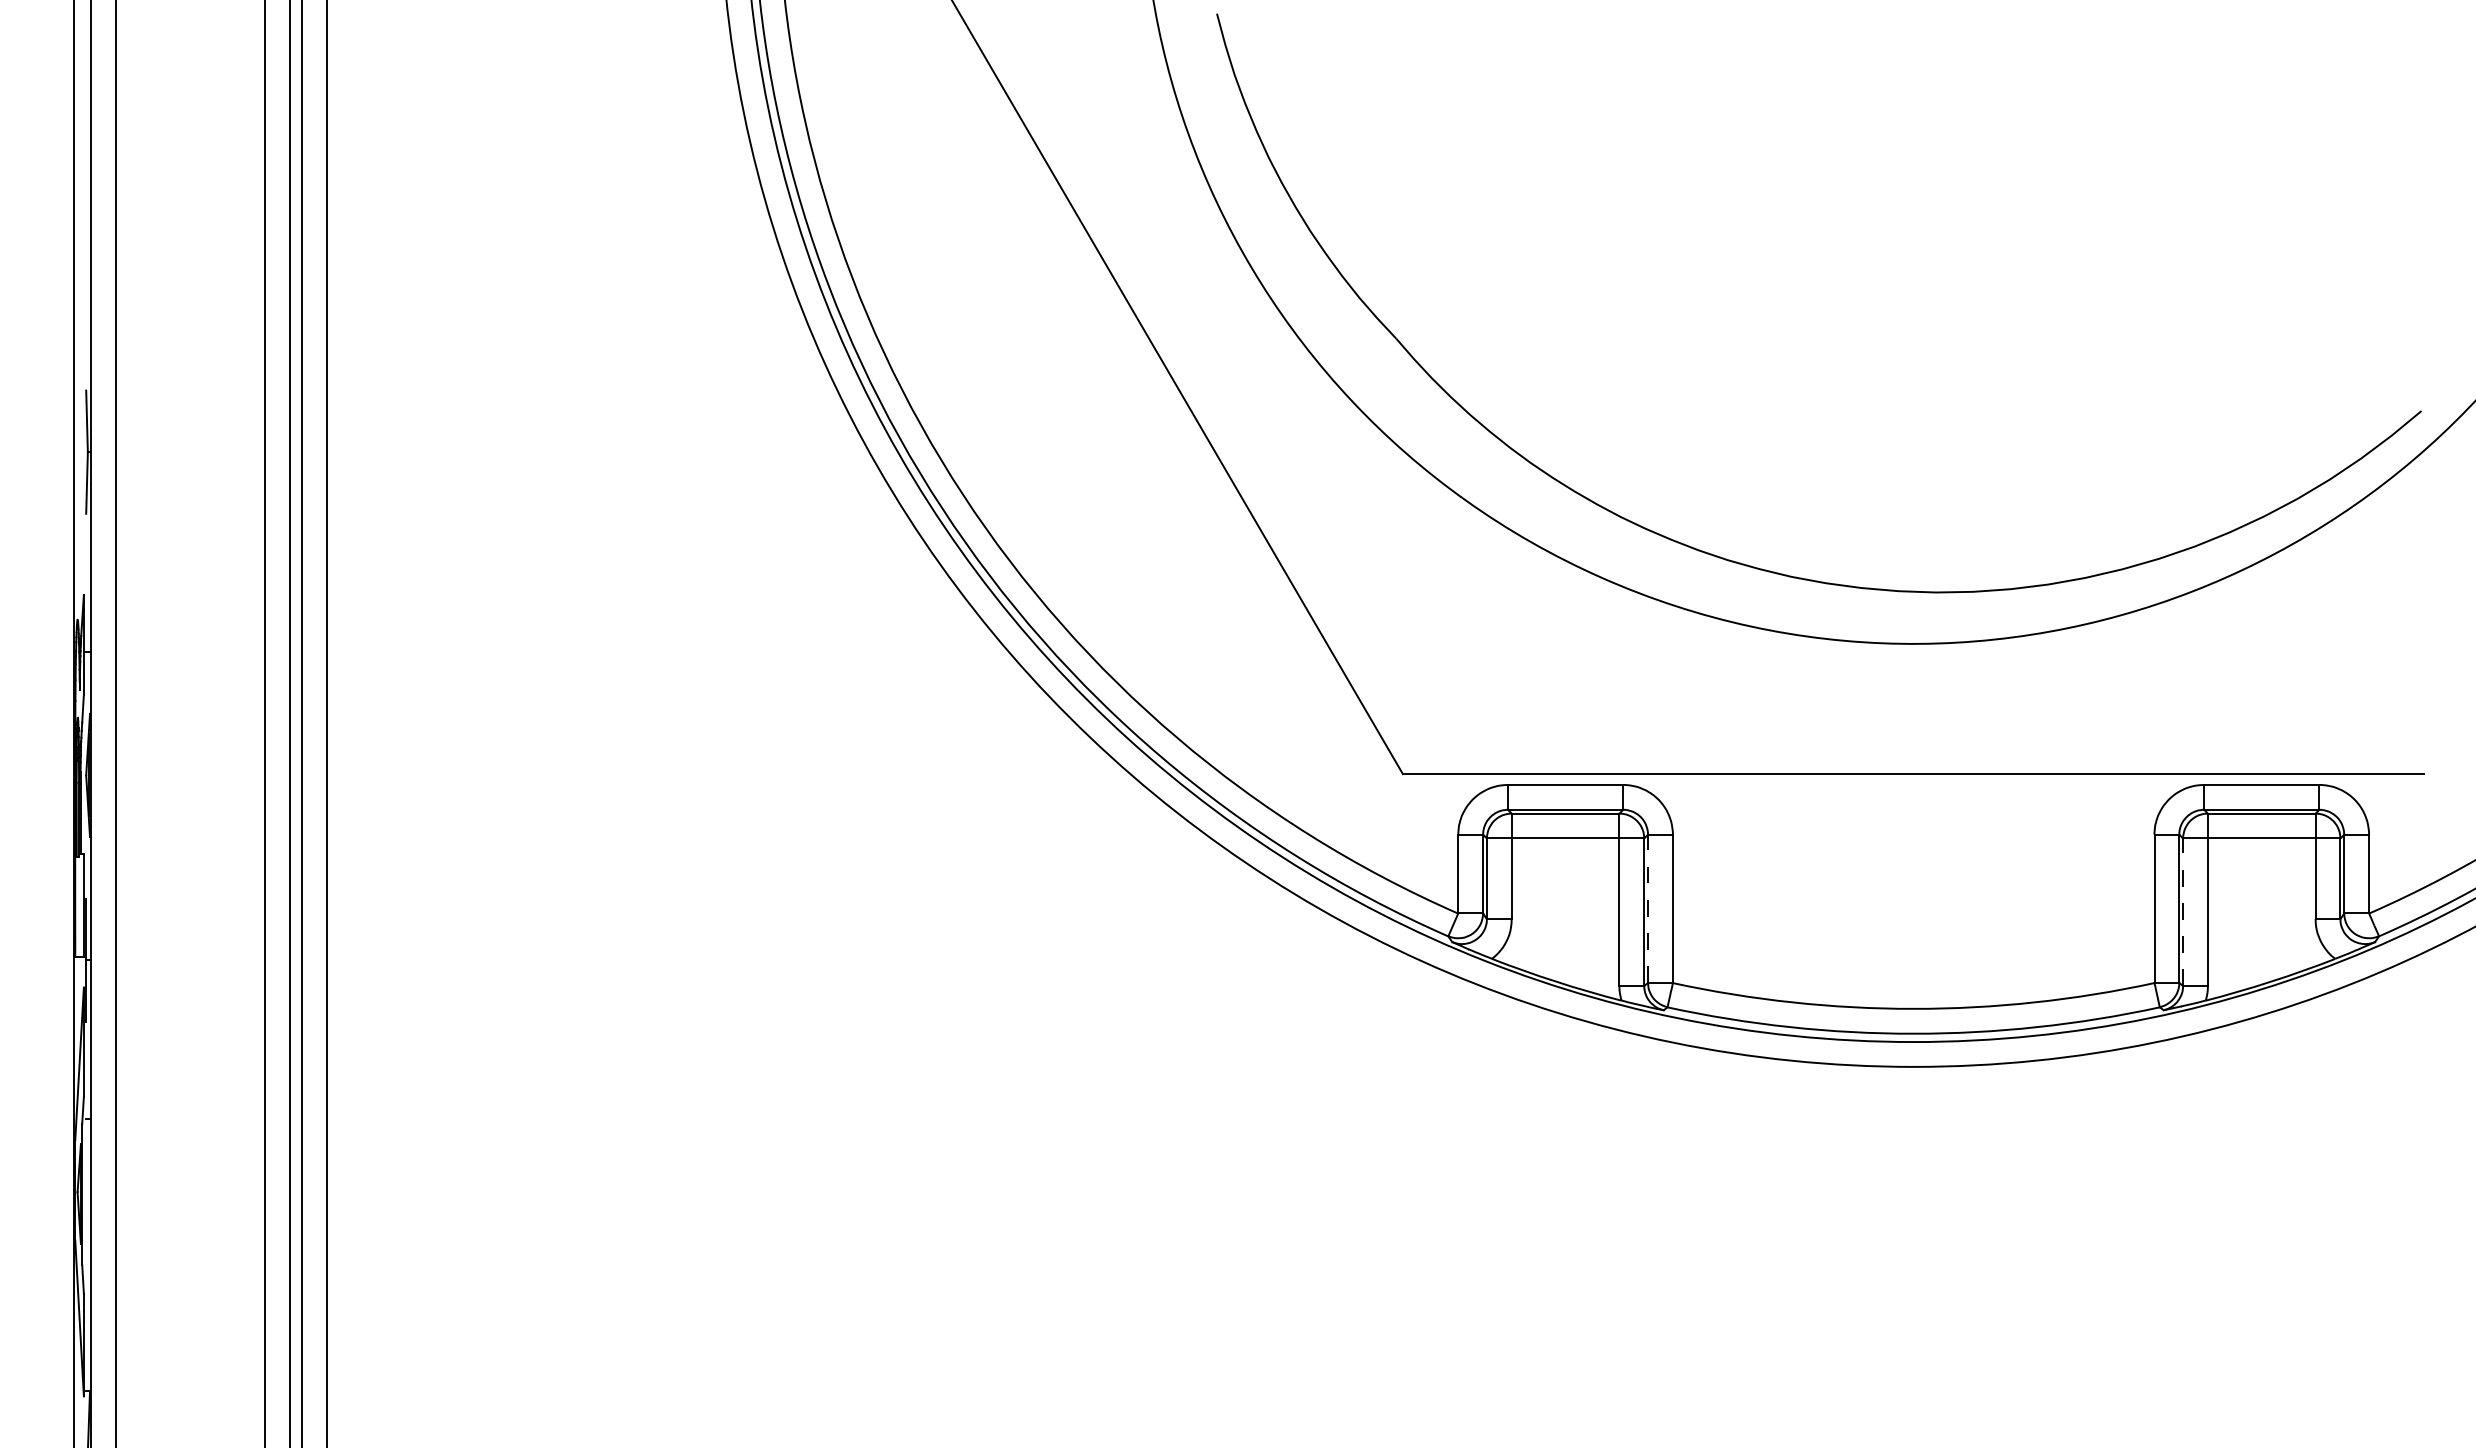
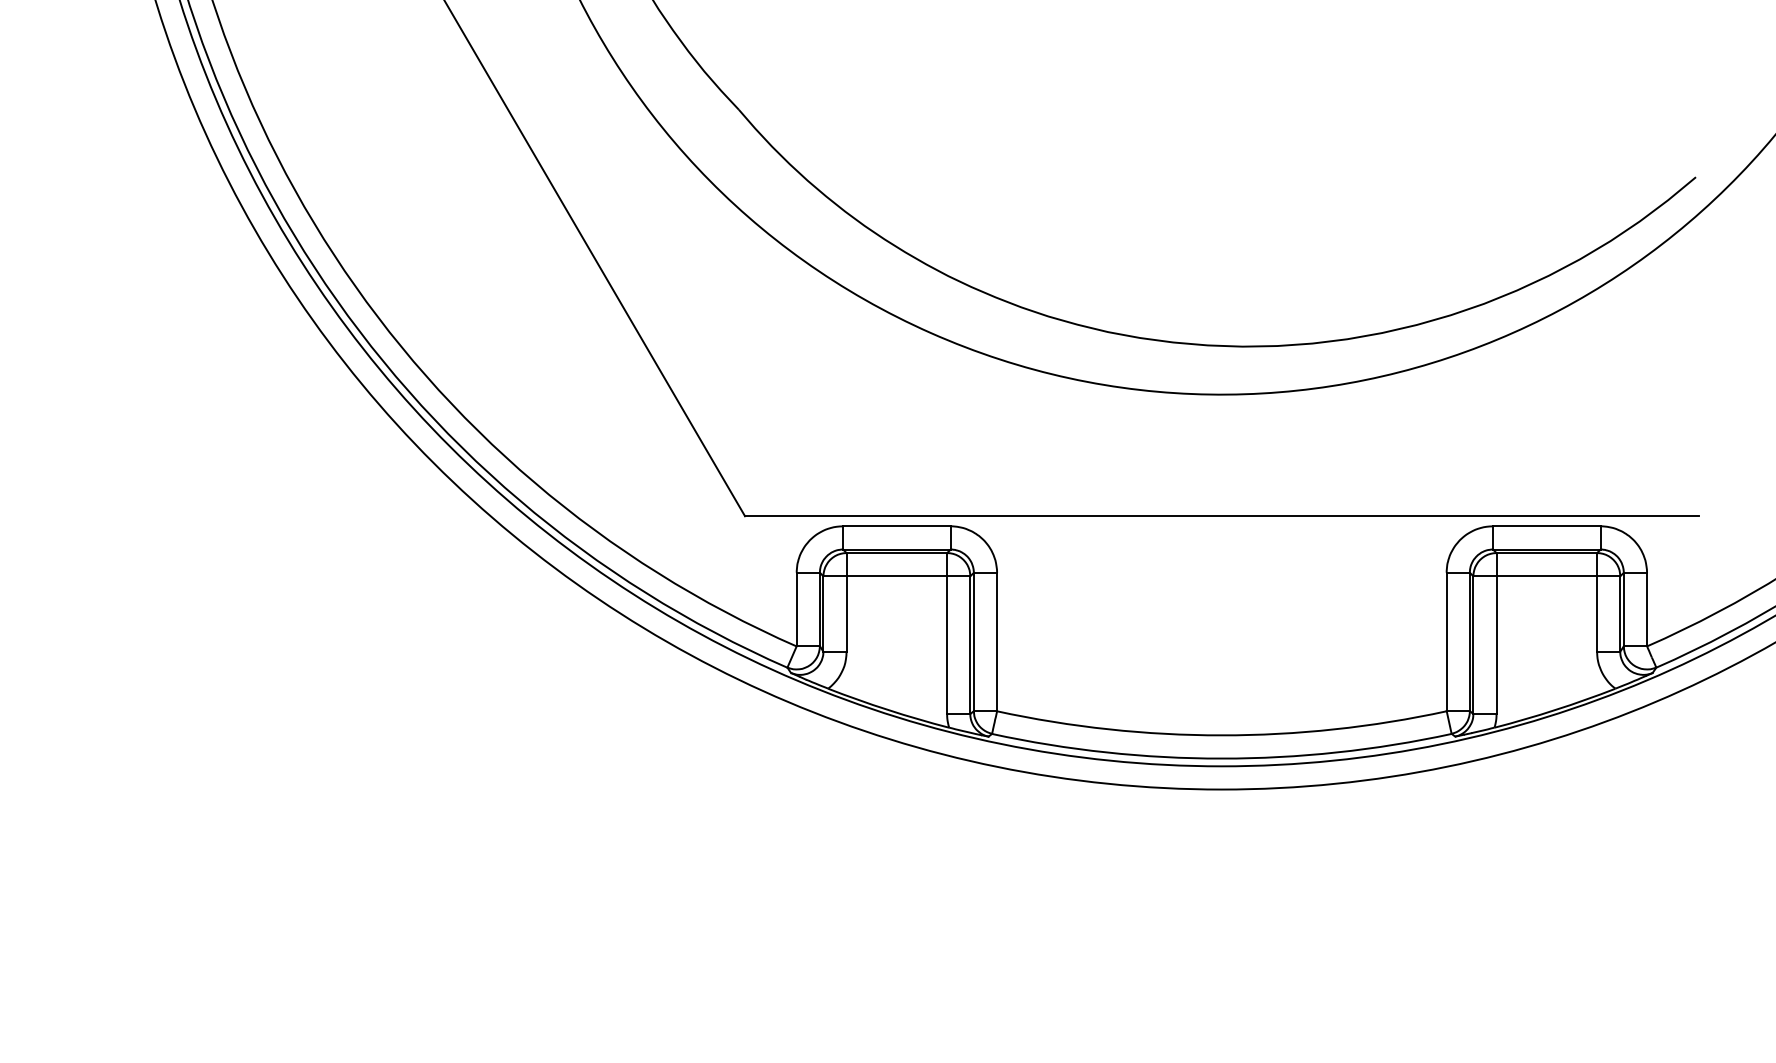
line: (1648, 908) -> (974, 641), dashed -> solid
line: (2183, 912) -> (1473, 645), dashed -> solid

